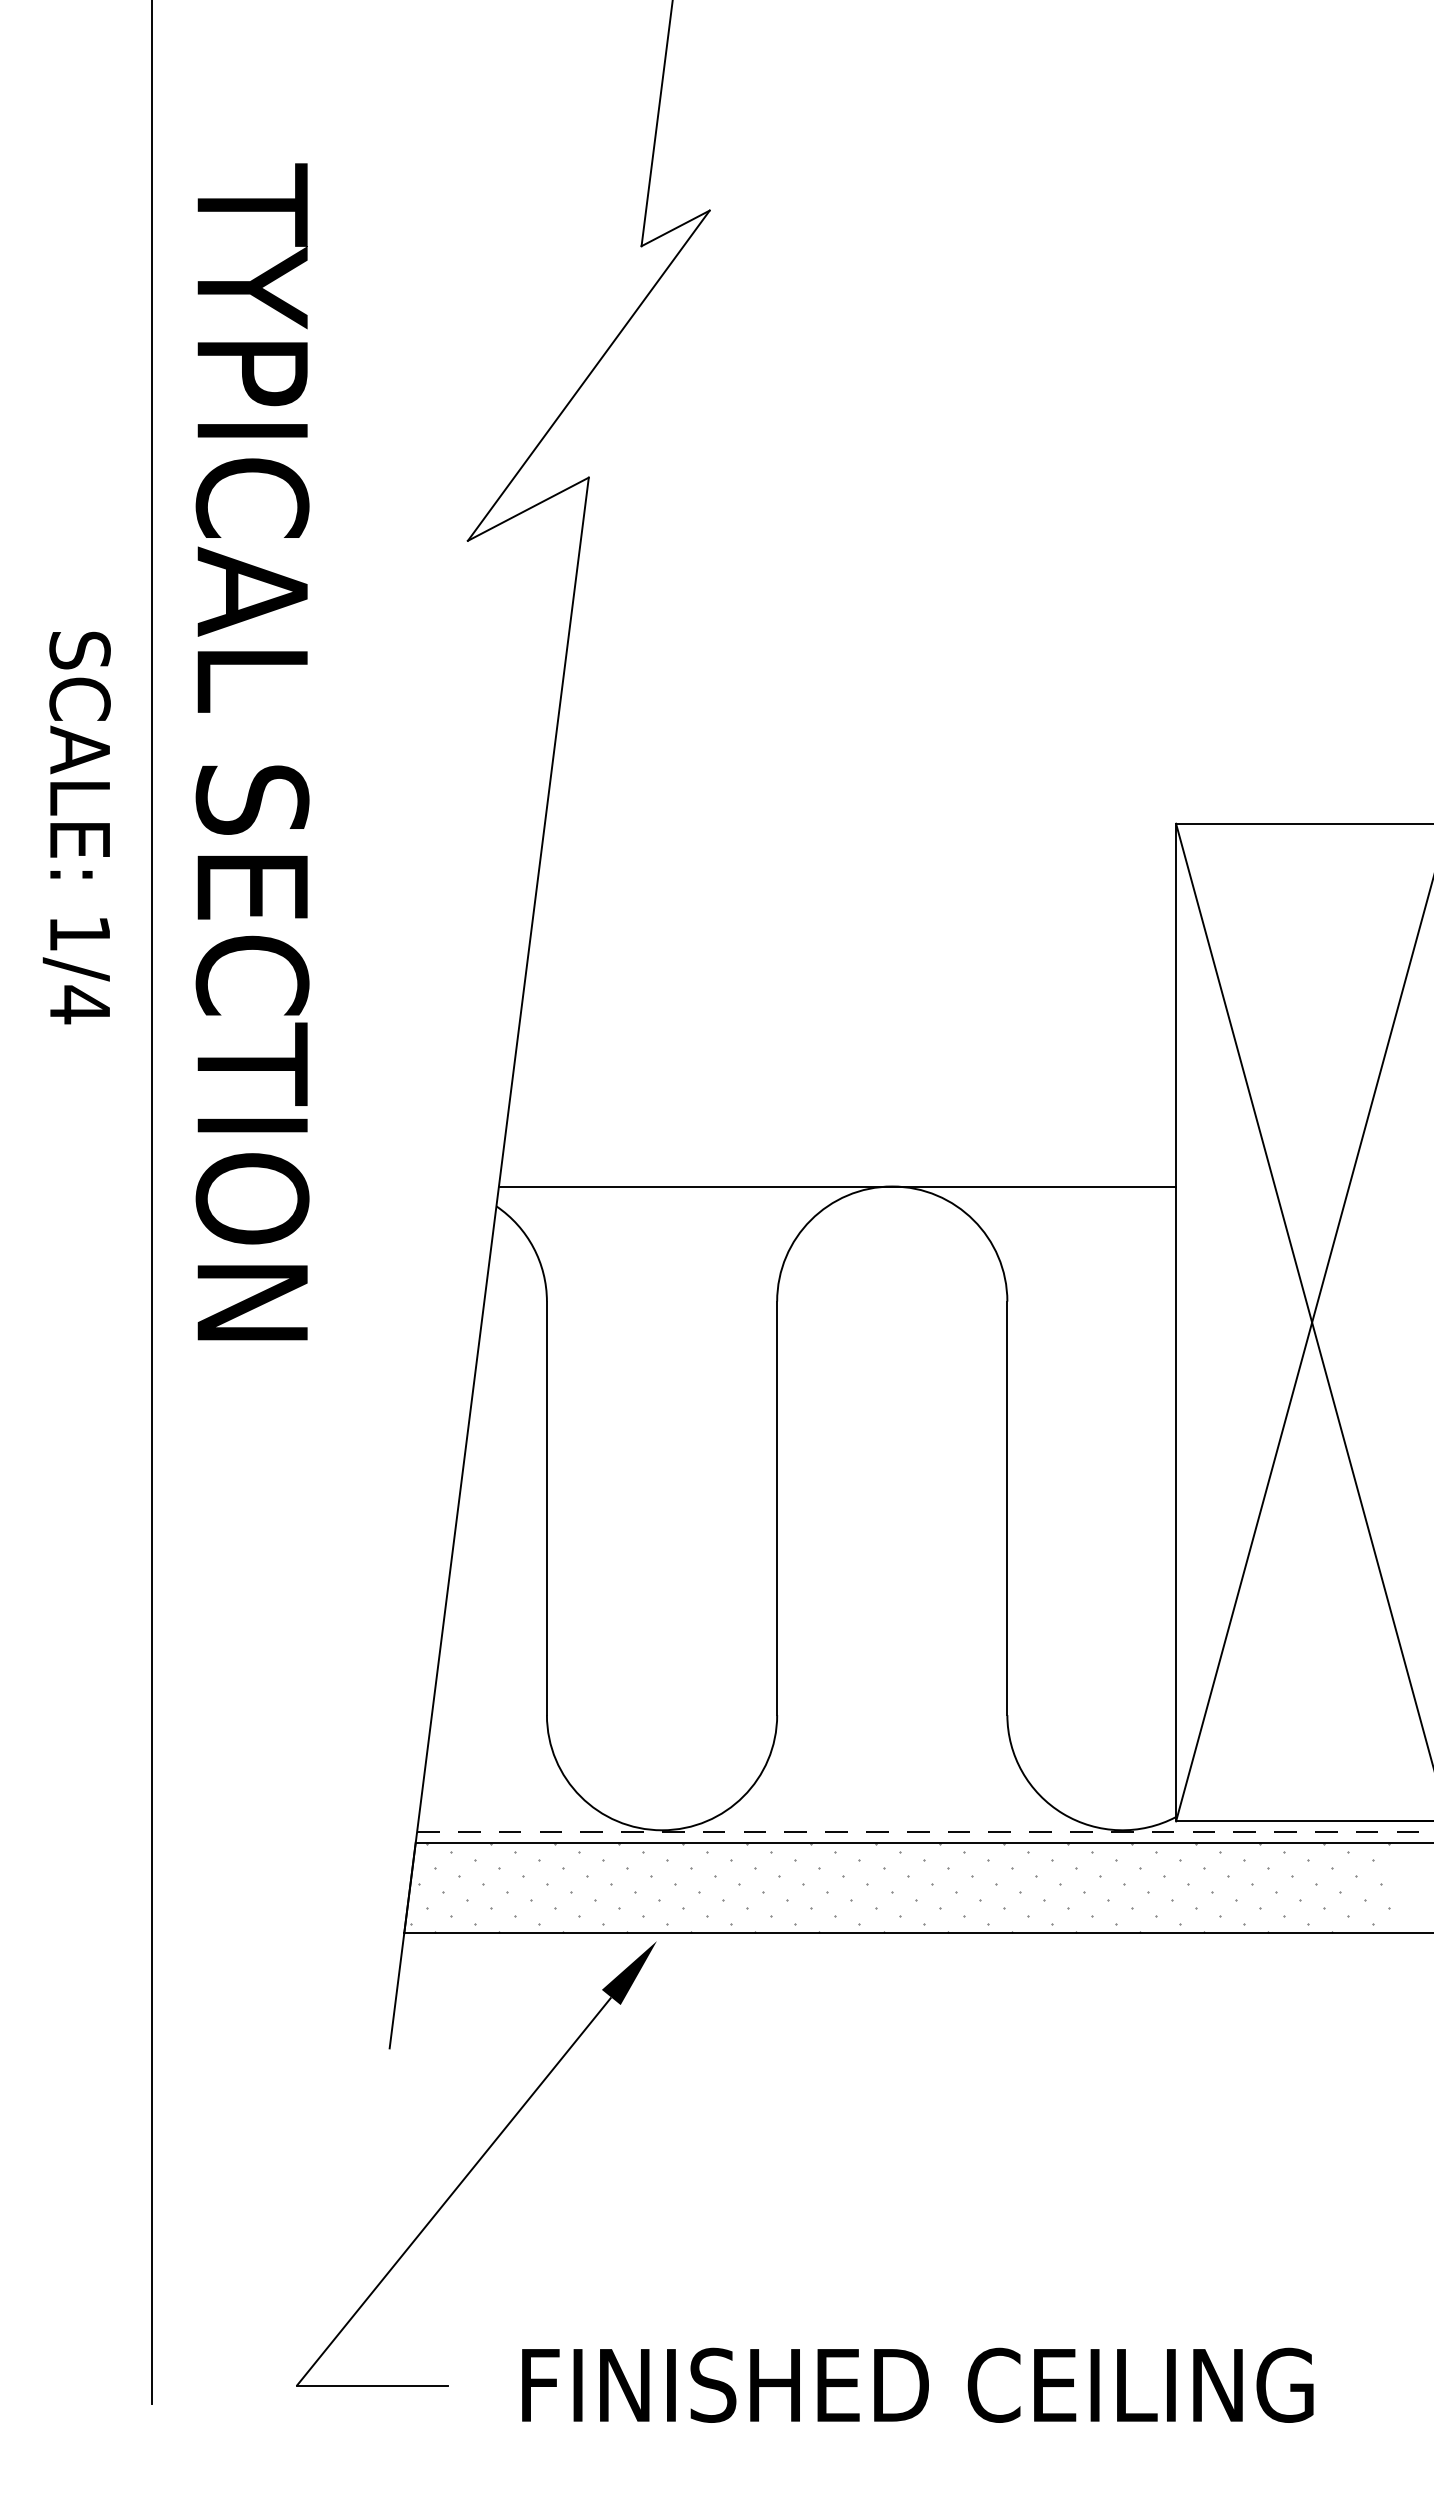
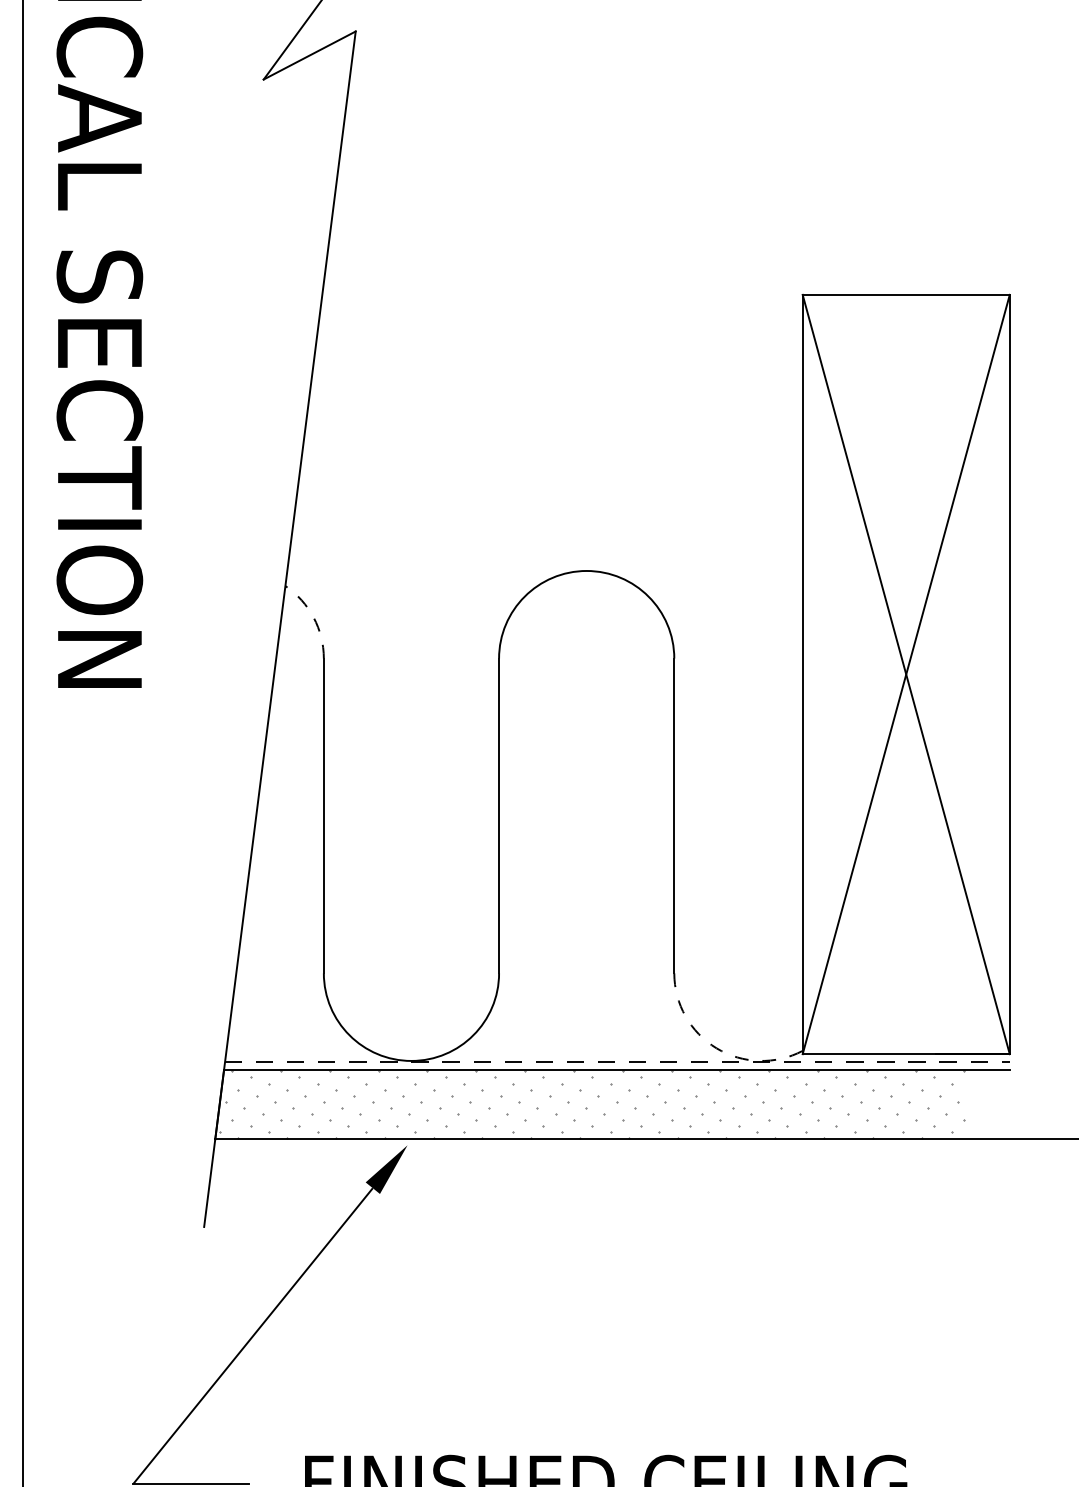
line: (837, 1186) -> (545, 570), removed
arc: (533, 1247) -> (313, 617), solid -> dashed
arc: (1062, 1813) -> (716, 1048), solid -> dashed

